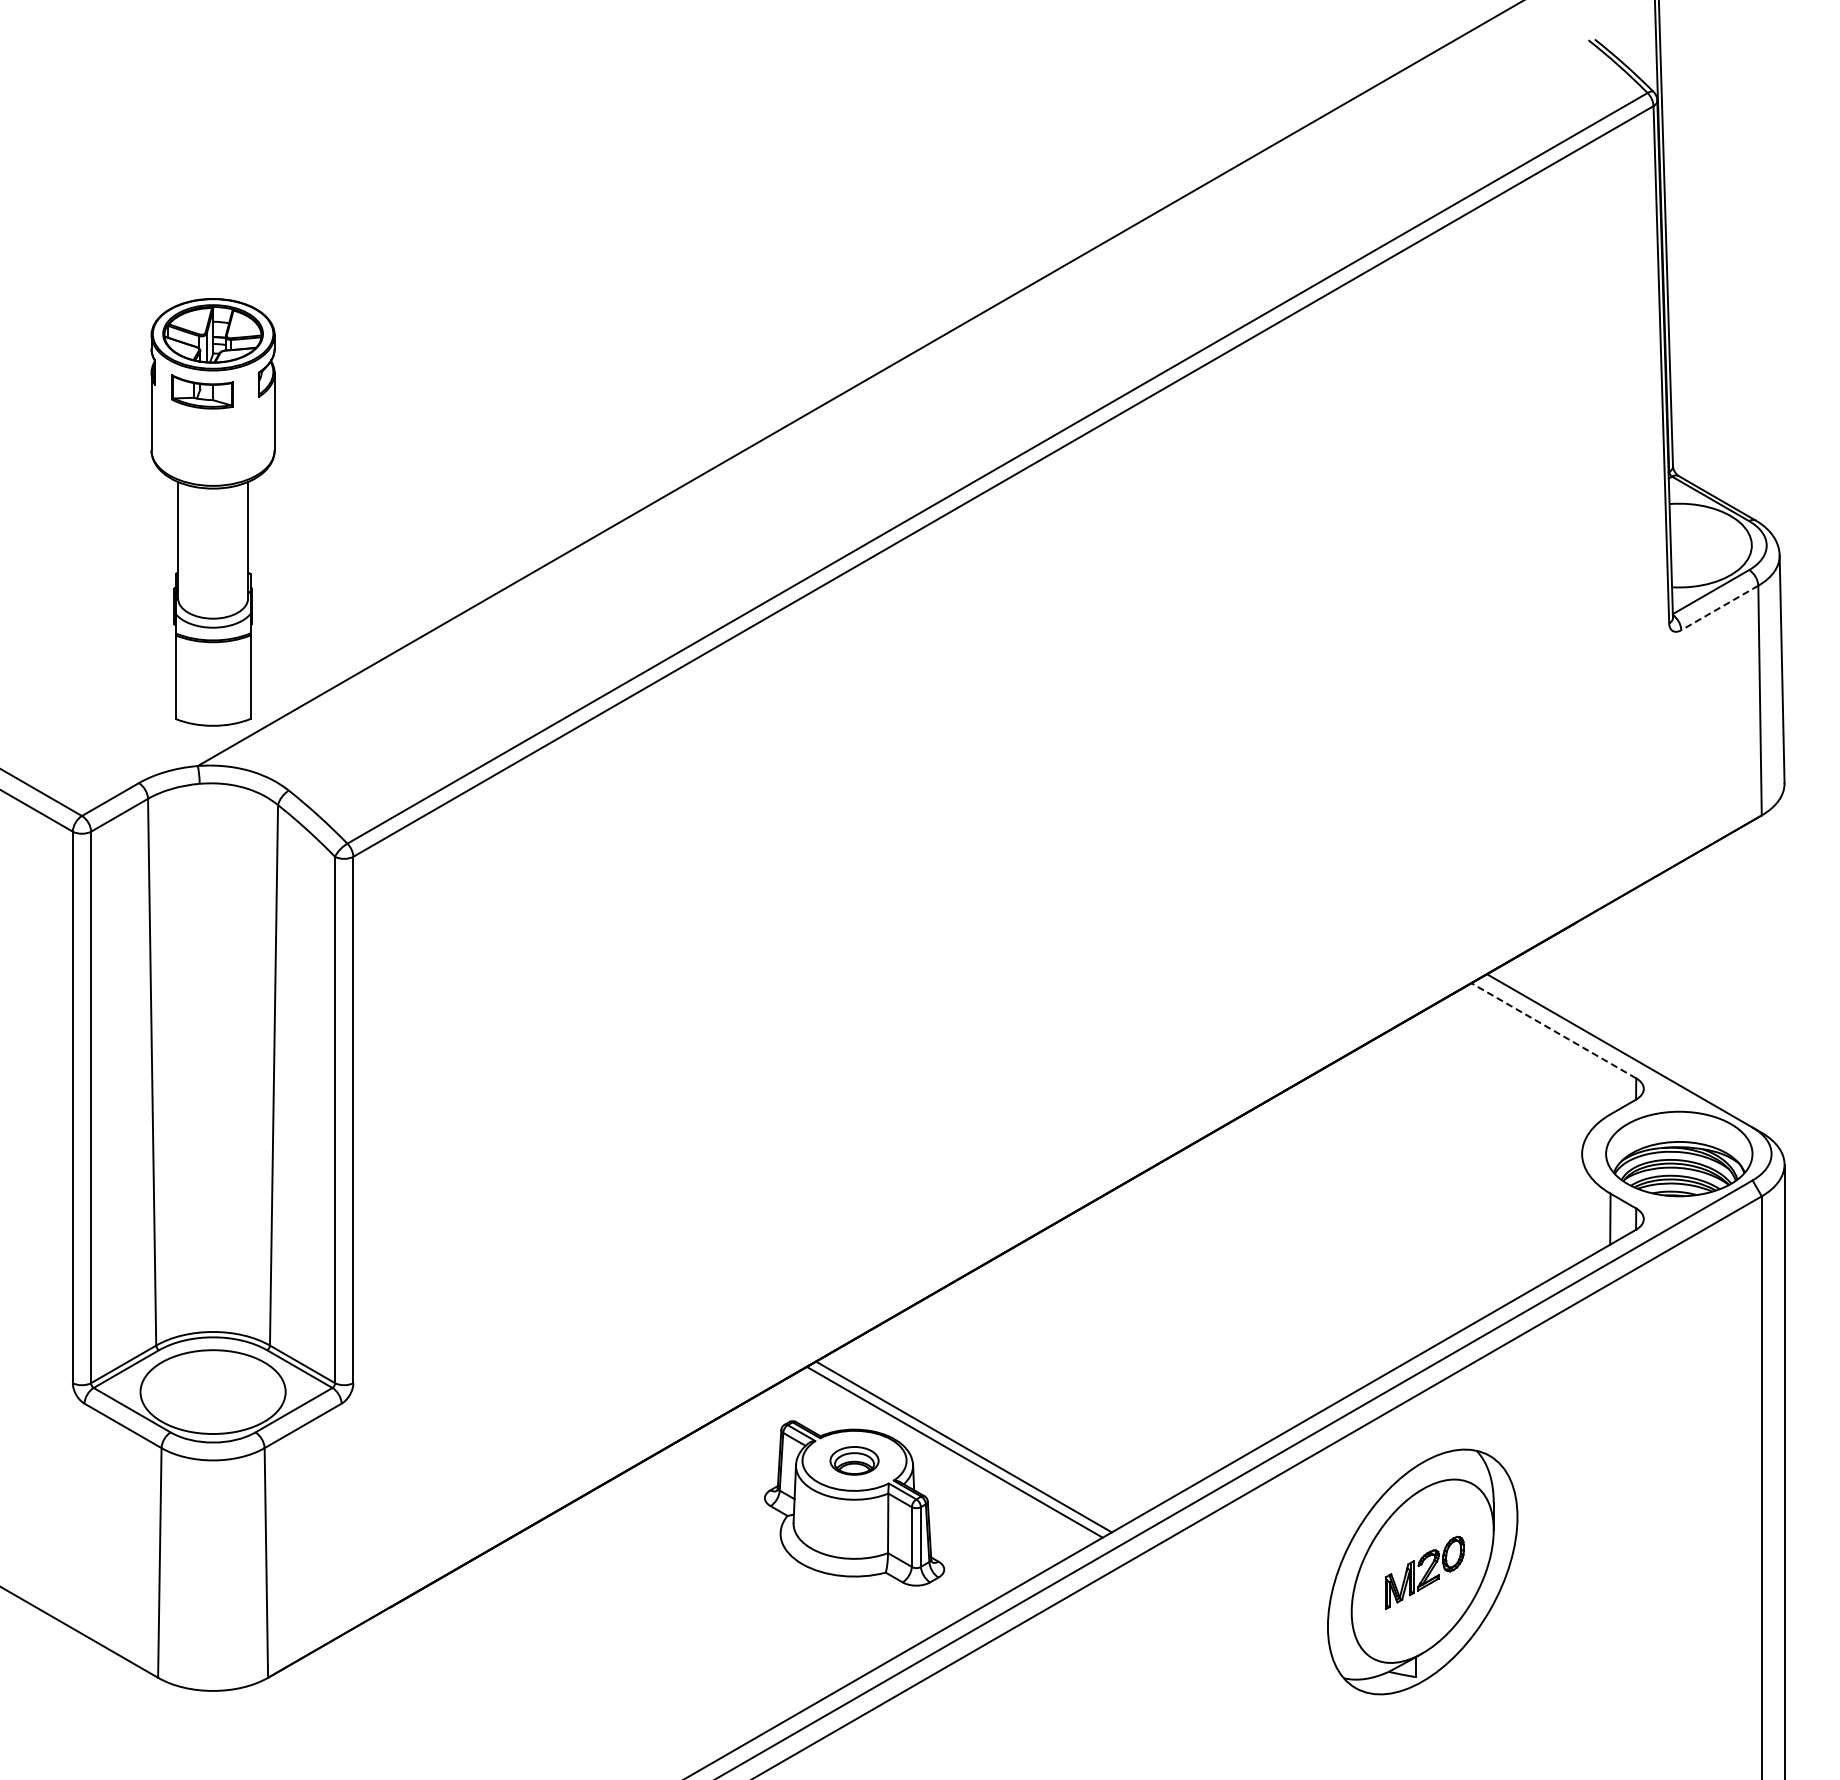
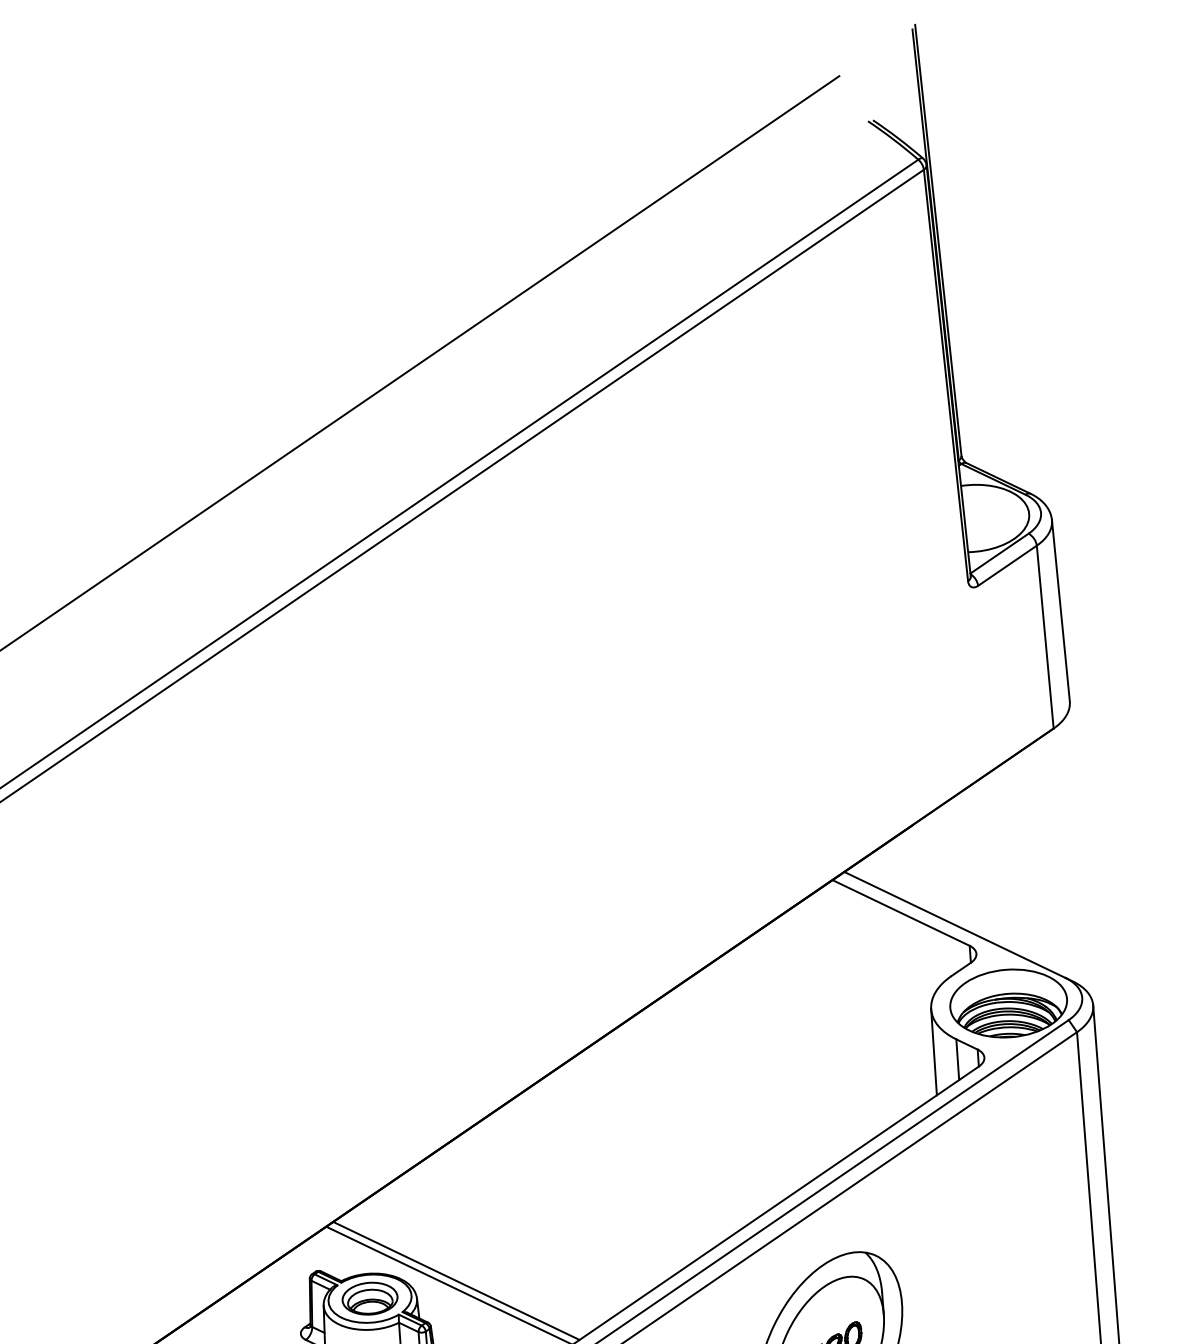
line: (1719, 608) -> (1007, 566), dashed -> solid
line: (1553, 1030) -> (900, 912), dashed -> solid
line: (1581, 1207) -> (934, 1052), added
part: (854, 1460) -> (370, 1298), size x1.43

